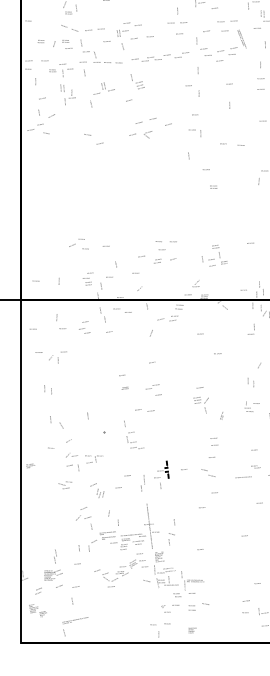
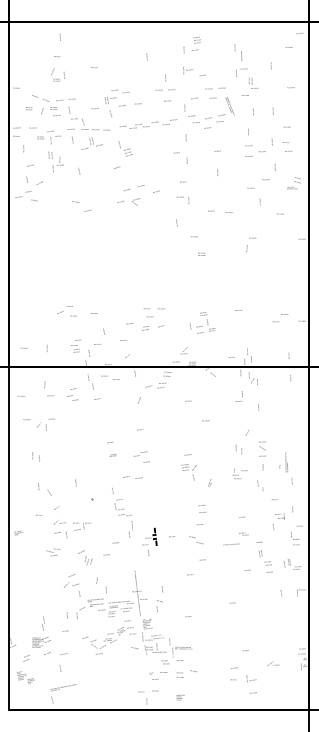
text: (82, 28) -> (53, 98), moved
text: (103, 88) -> (91, 143), moved
text: (142, 483) -> (130, 529), moved

